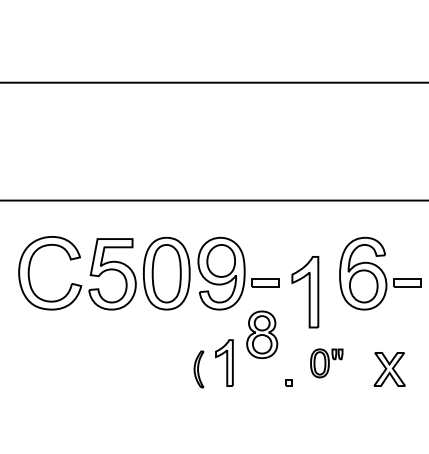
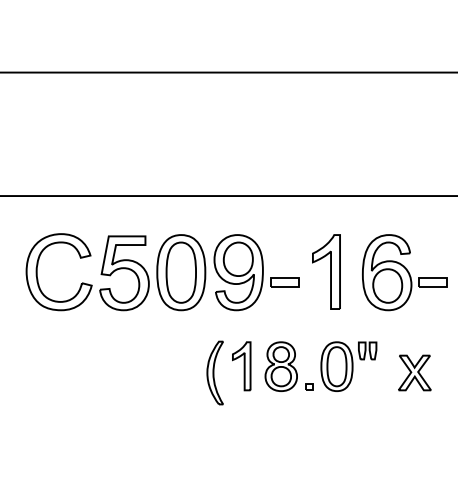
part: (305, 291) -> (326, 271), moved
part: (261, 334) -> (280, 366), moved
part: (326, 363) -> (348, 366), size x1.67
part: (198, 369) -> (214, 372), size x1.67

